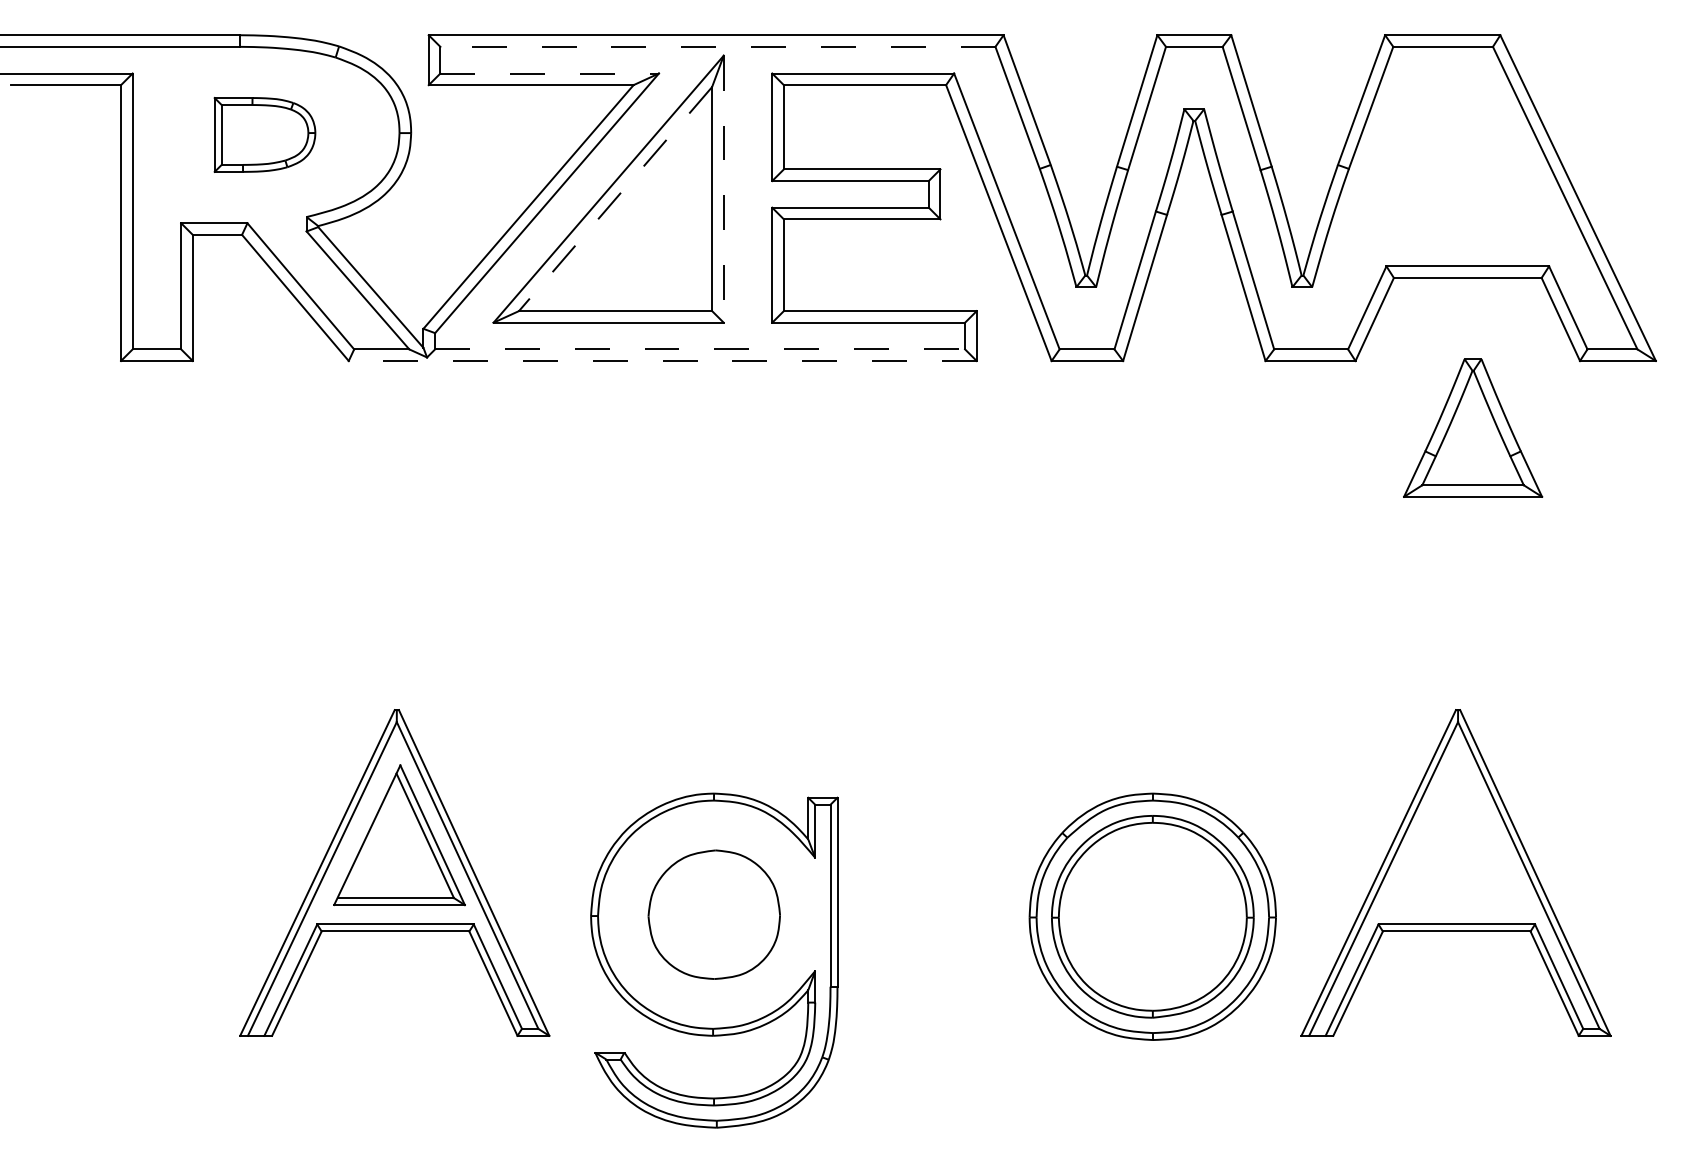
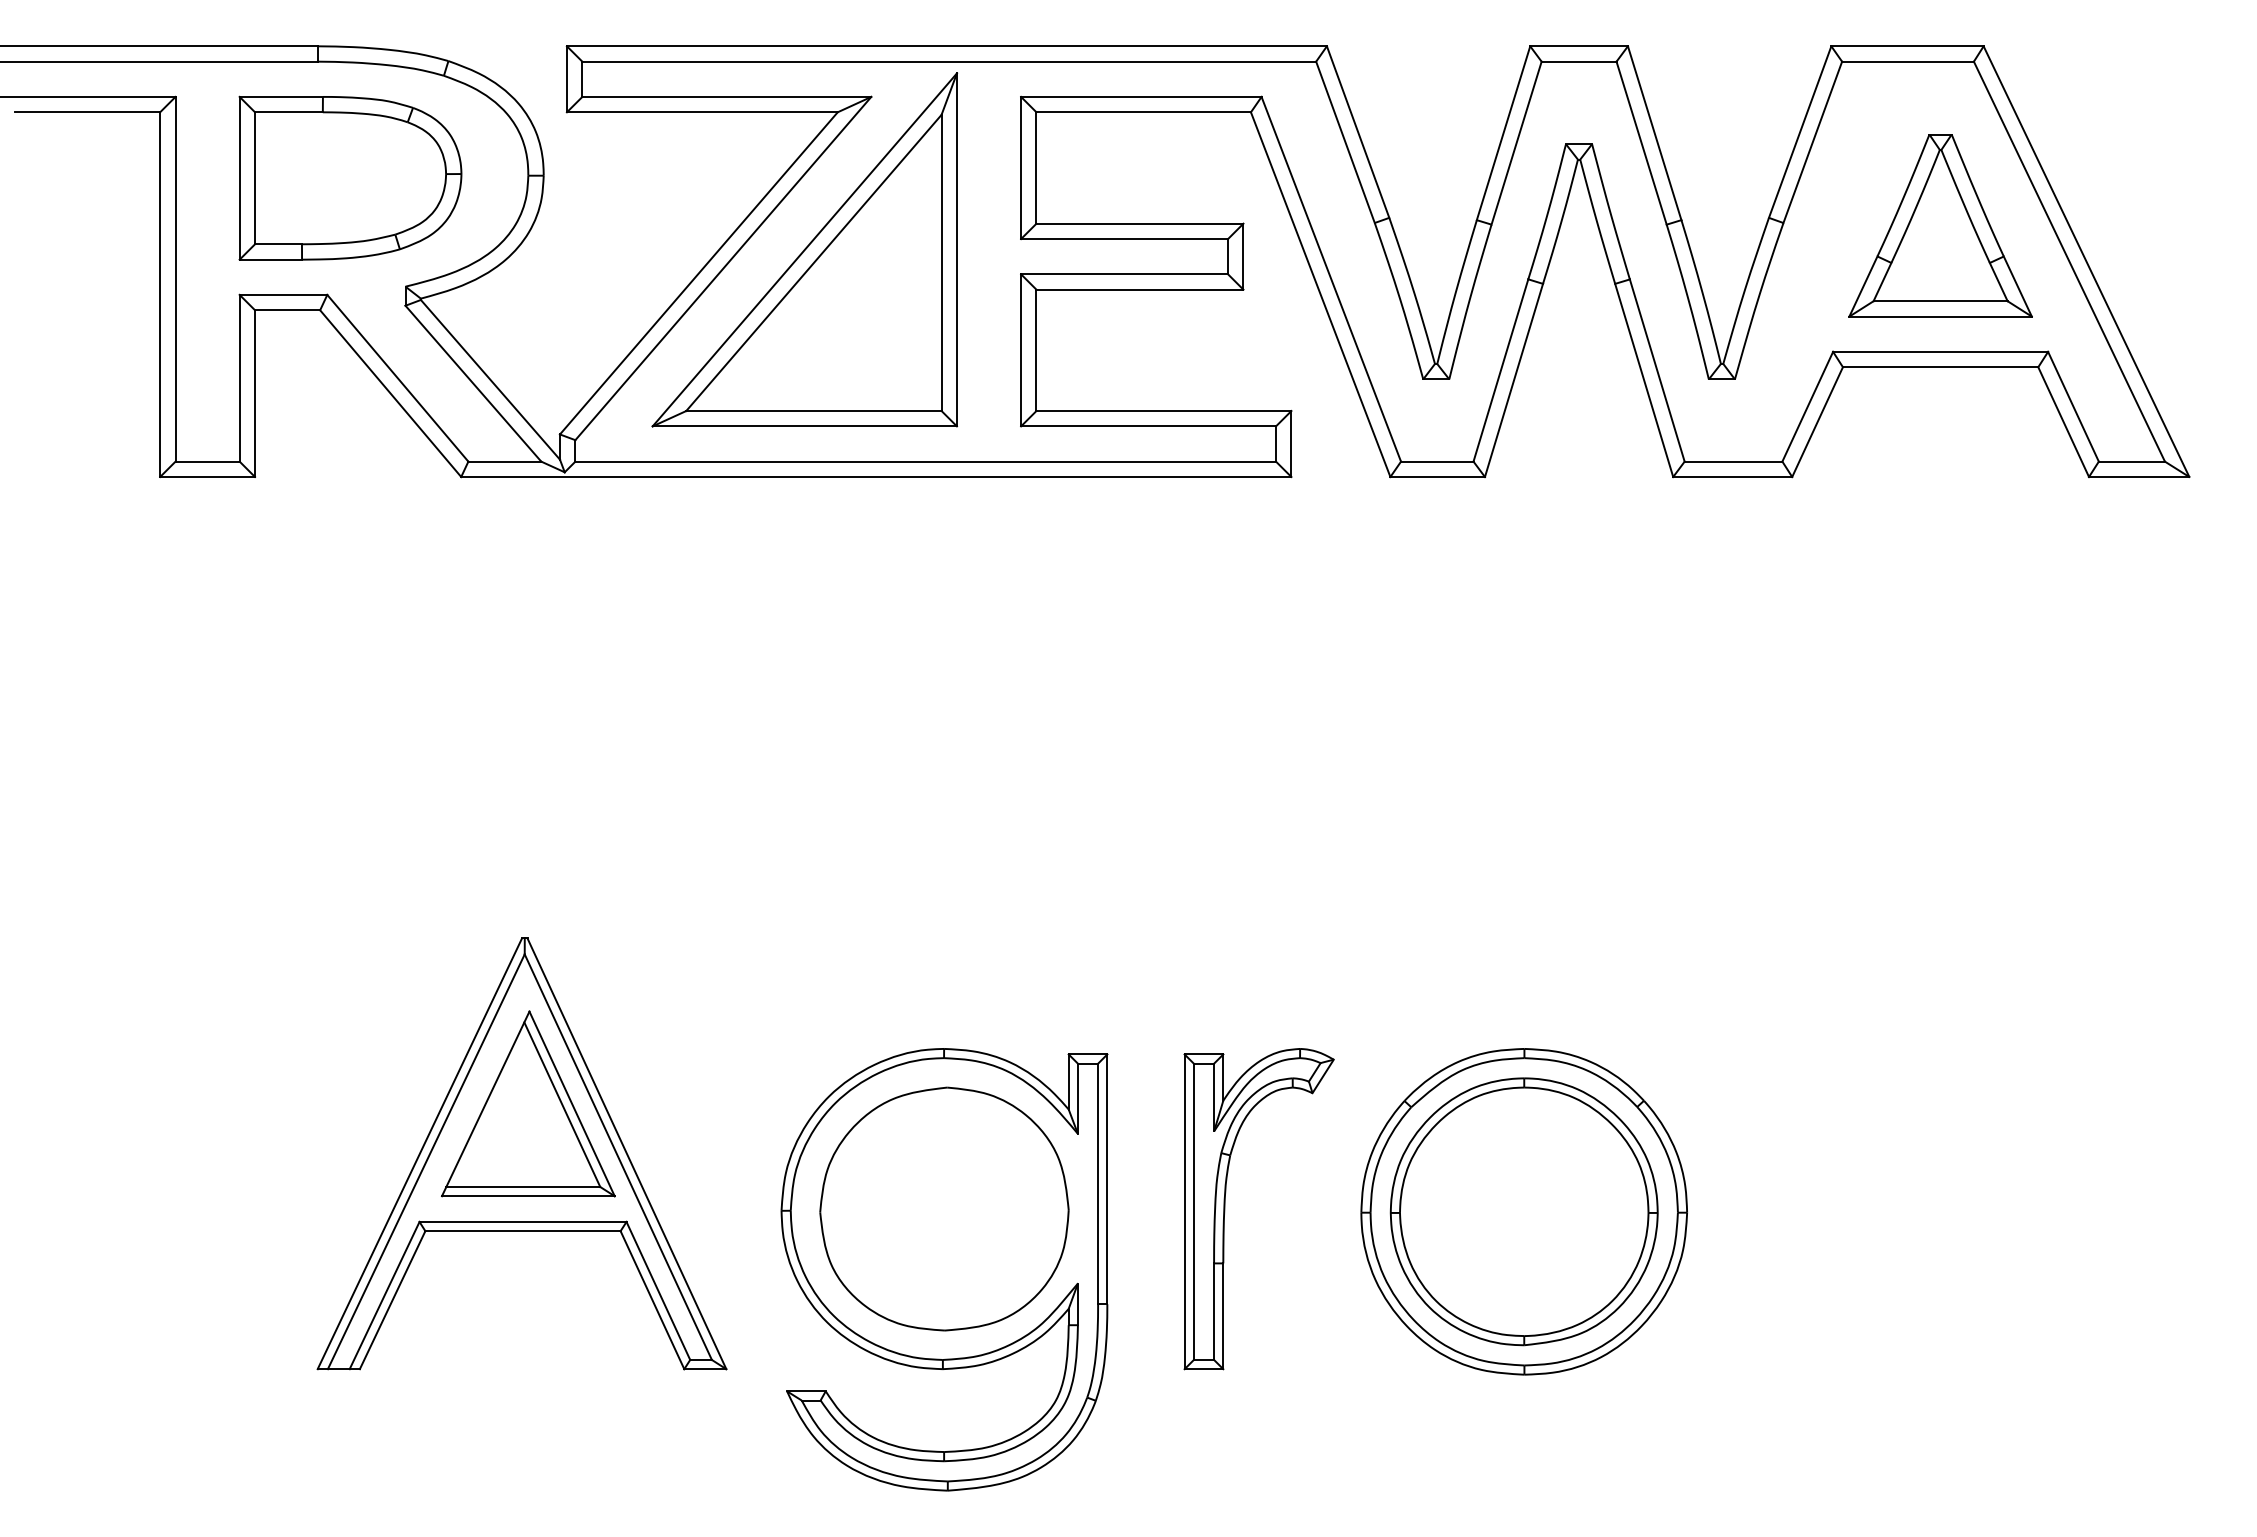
line: (718, 46) -> (949, 61), dashed -> solid
line: (550, 73) -> (727, 96), dashed -> solid
part: (265, 134) -> (350, 177), size x1.67
line: (723, 189) -> (956, 250), dashed -> solid
line: (615, 198) -> (813, 262), dashed -> solid
line: (700, 349) -> (926, 461), dashed -> solid
line: (662, 361) -> (875, 477), dashed -> solid
part: (1472, 427) -> (1940, 225), moved
part: (1455, 872) -> (1924, 1153), removed
part: (714, 914) -> (944, 1208), size x1.43
part: (926, 915) -> (1225, 1209), added

